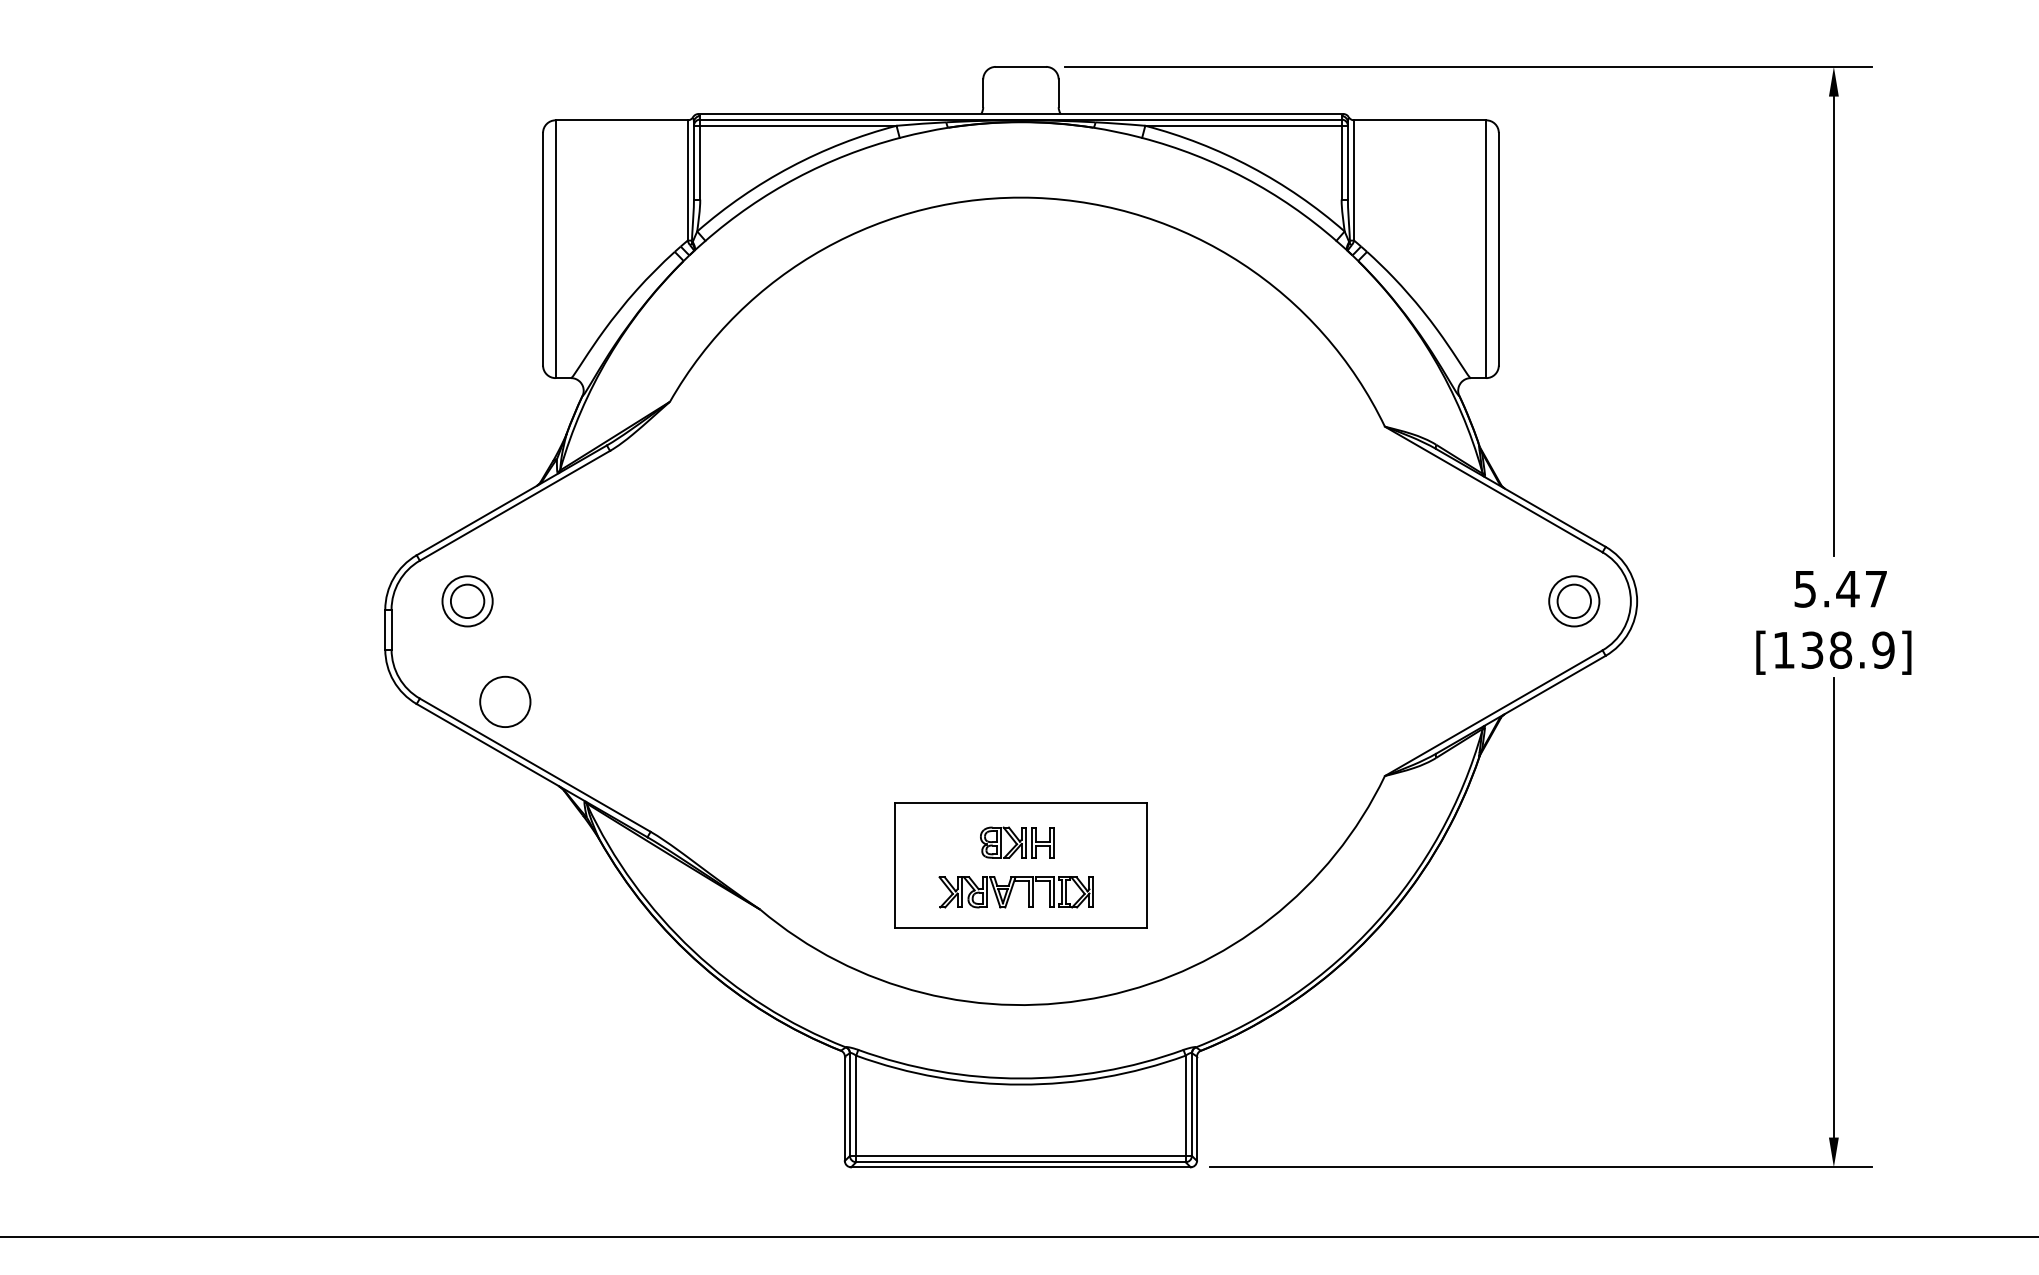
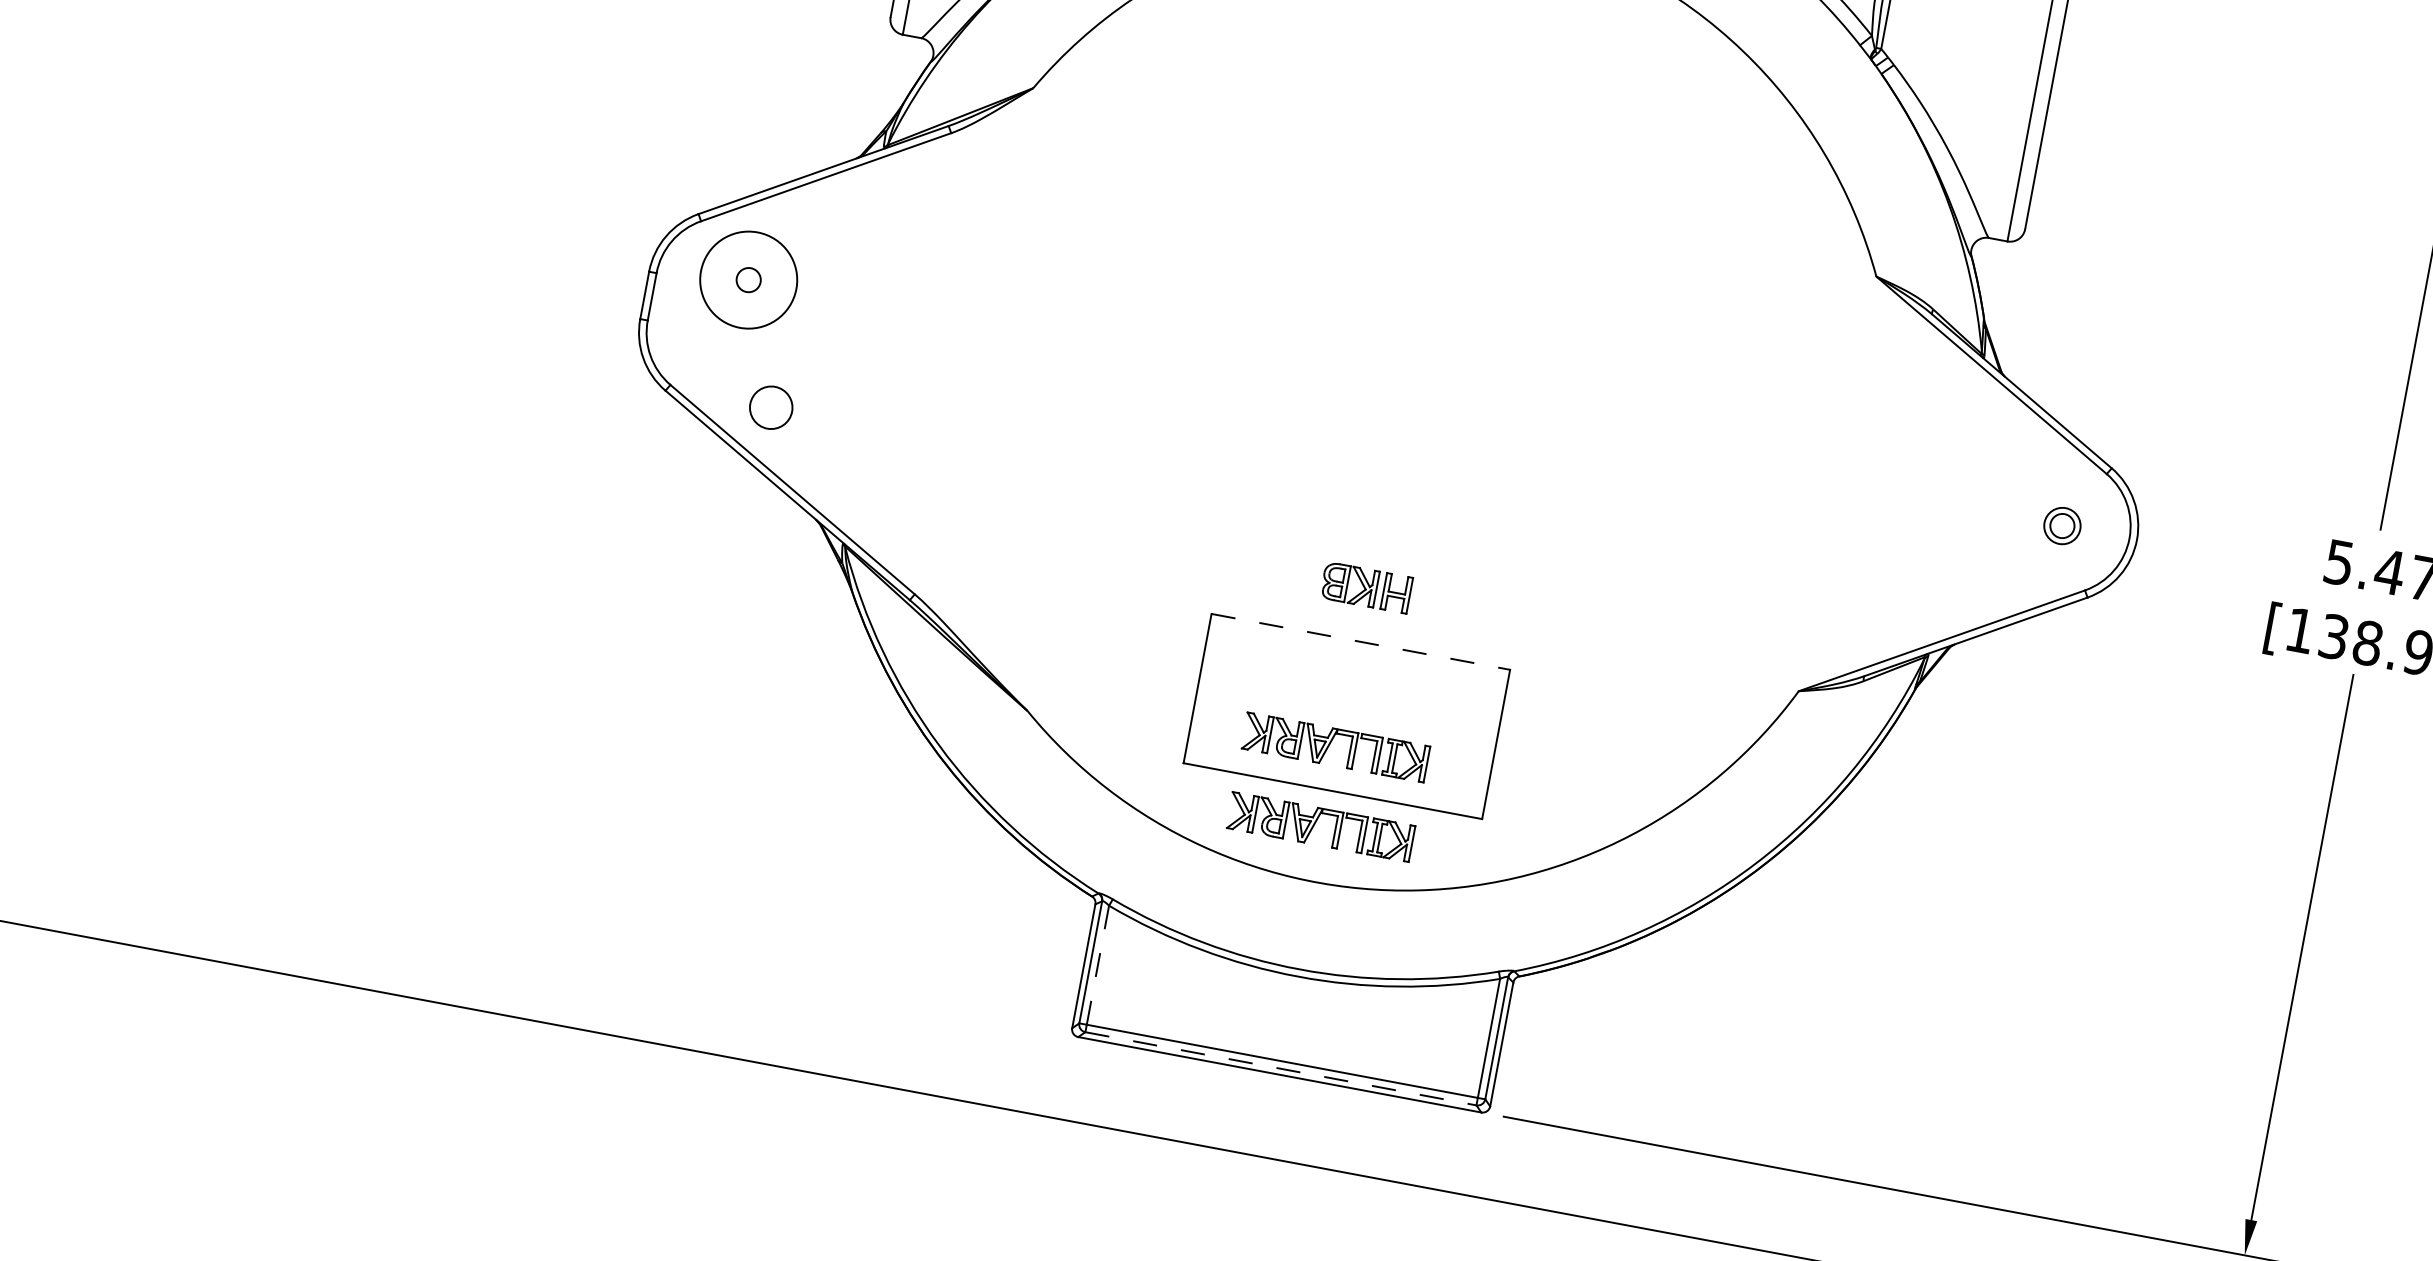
circle: (467, 601) -> (748, 280), size x0.6
circle: (467, 601) -> (748, 280), size x1.6
part: (1574, 601) -> (2062, 526), size x0.6
circle: (505, 701) -> (771, 407), size x0.7
line: (1020, 802) -> (1360, 641), solid -> dashed
part: (1017, 842) -> (1366, 587), moved
part: (1015, 959) -> (1319, 826), added
line: (856, 1105) -> (1098, 964), solid -> dashed
line: (1020, 1162) -> (1280, 1069), solid -> dashed

